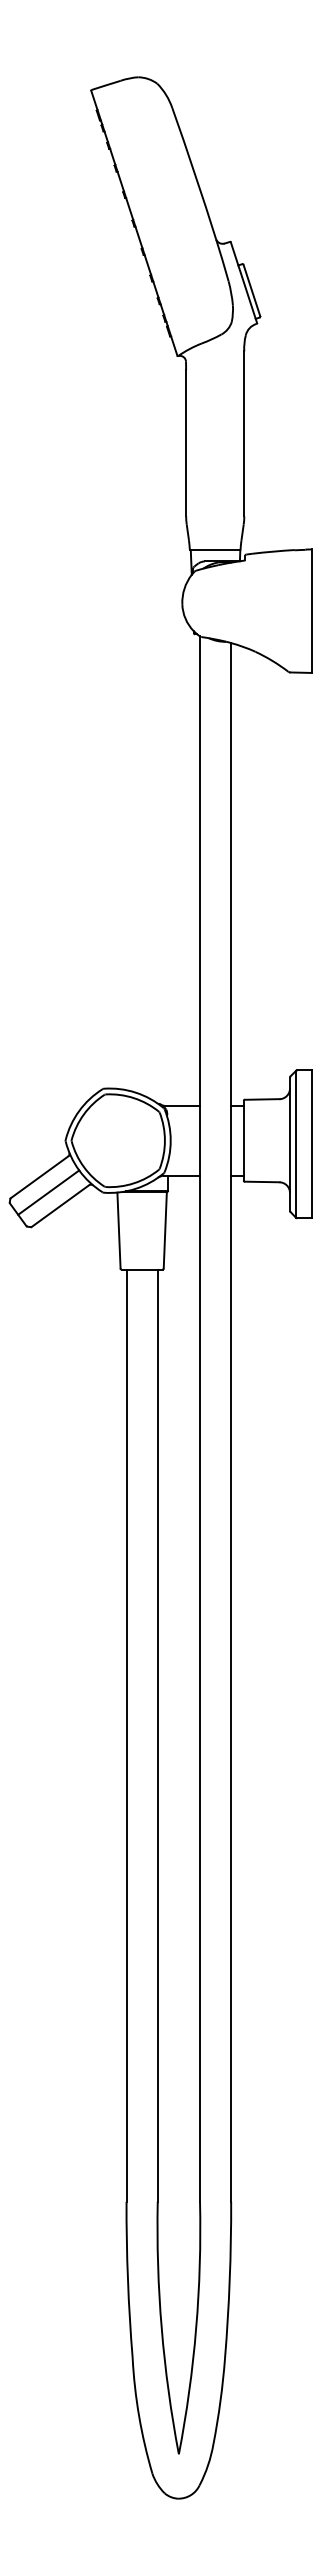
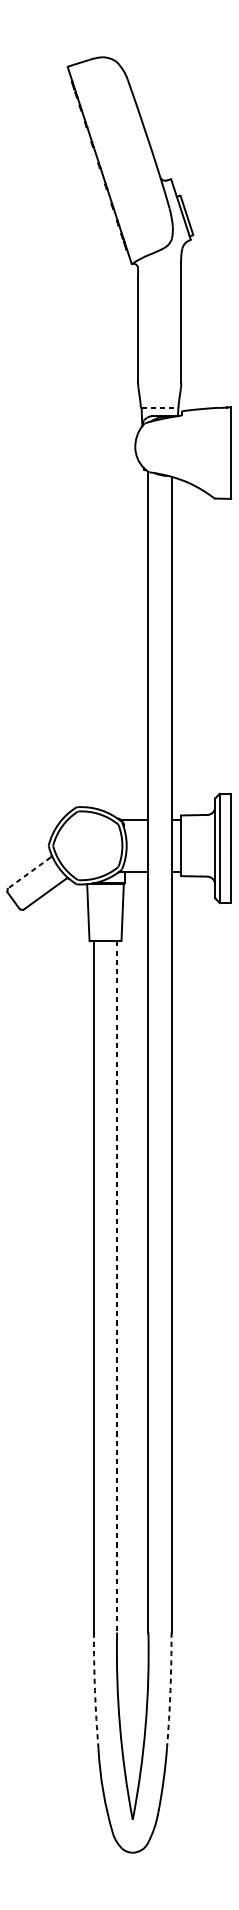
line: (215, 549) -> (159, 407), solid -> dashed
line: (39, 1177) -> (29, 873), solid -> dashed
line: (48, 1192) -> (36, 884), removed
line: (157, 1736) -> (116, 1287), solid -> dashed
arc: (127, 2279) -> (94, 1690), solid -> dashed
arc: (229, 2280) -> (170, 1690), solid -> dashed

